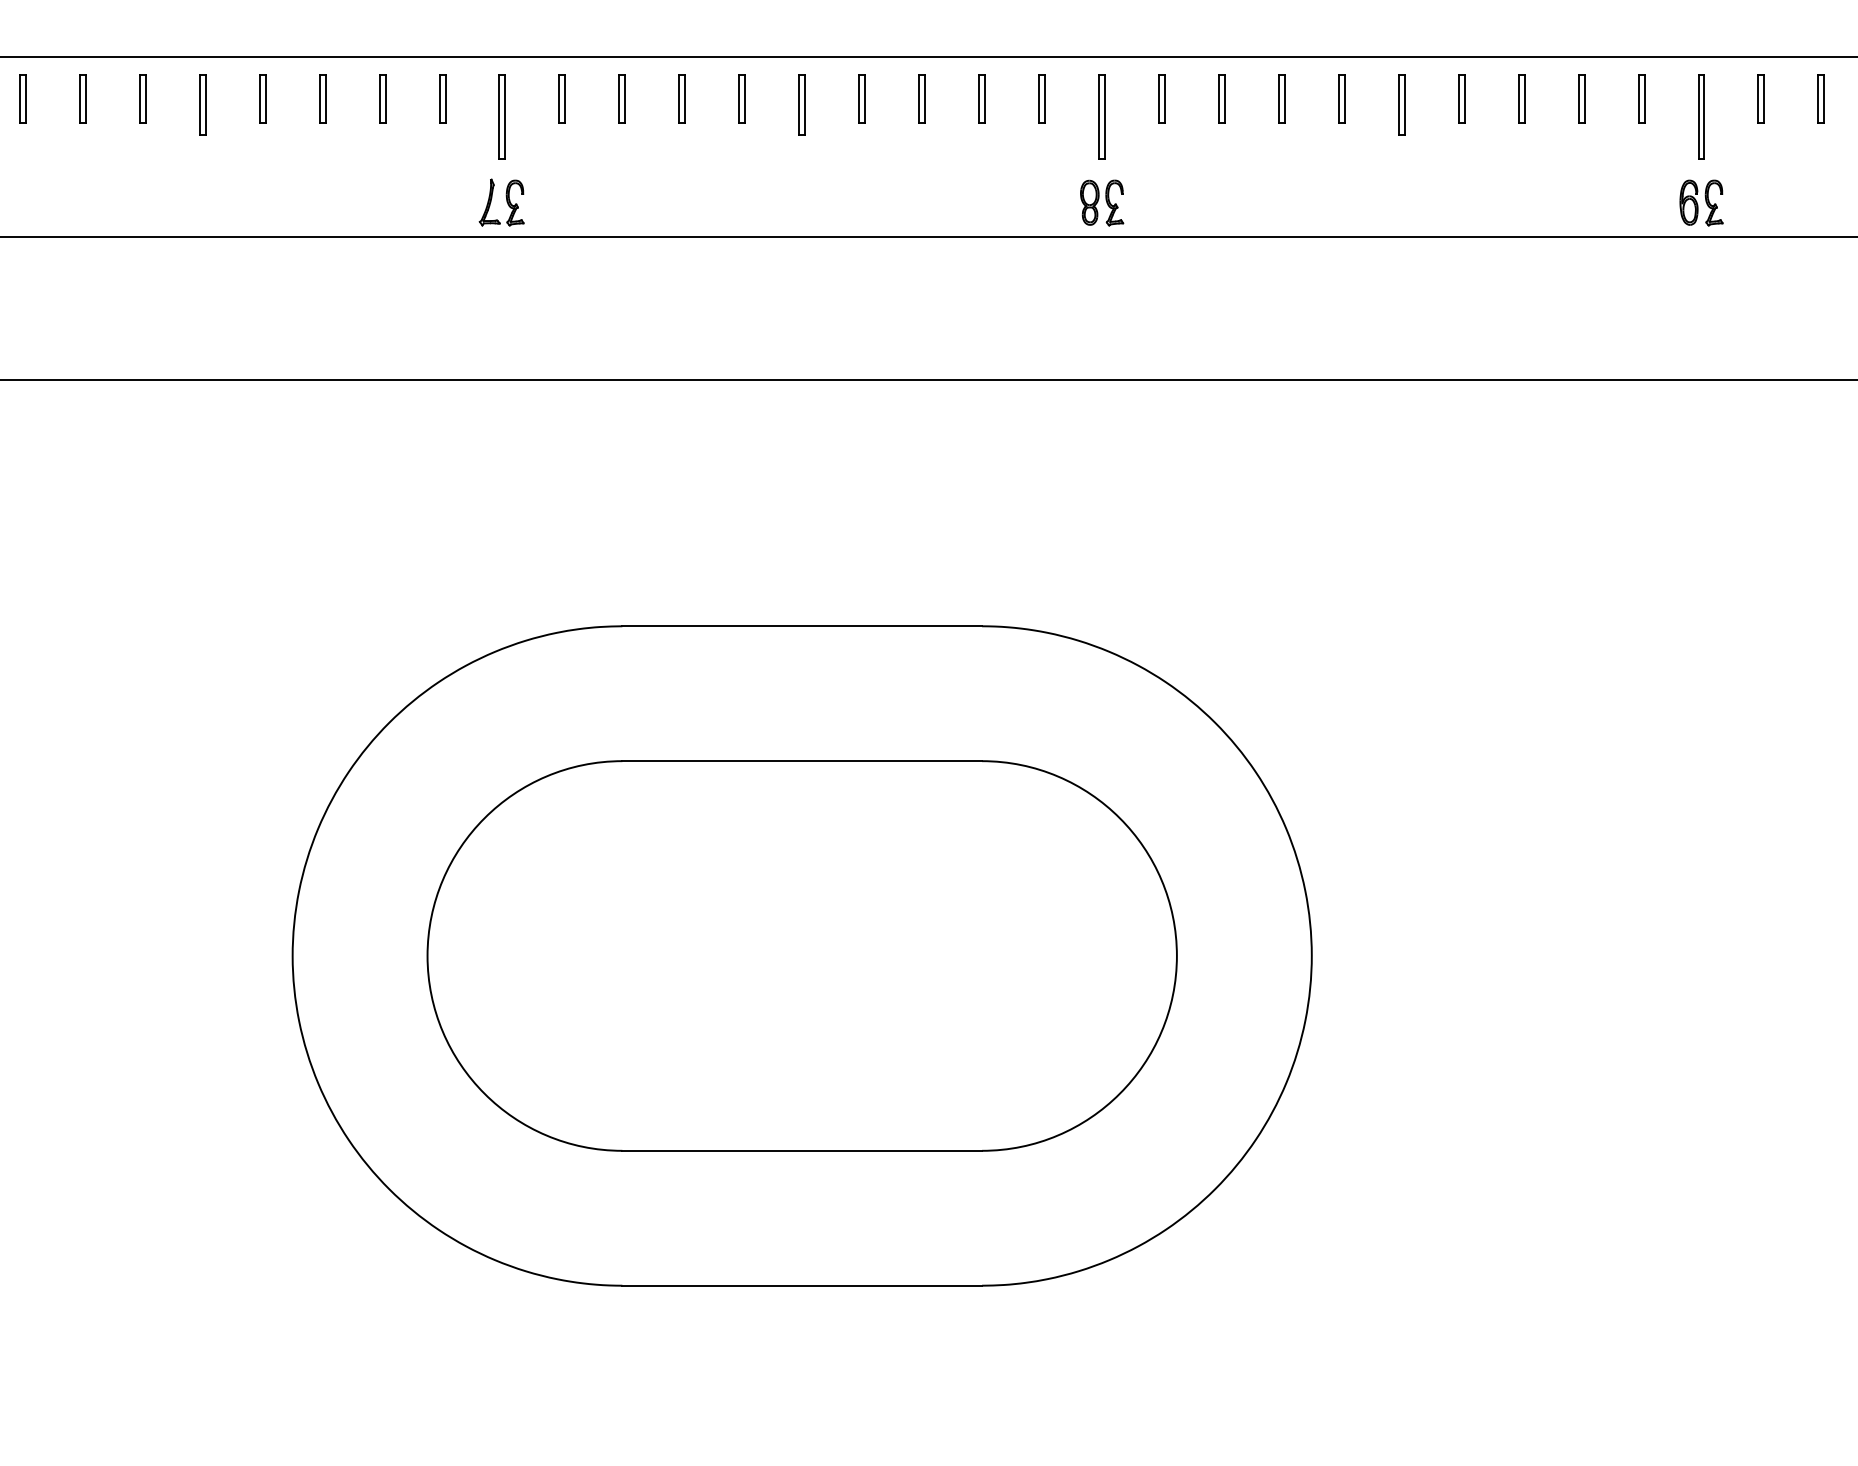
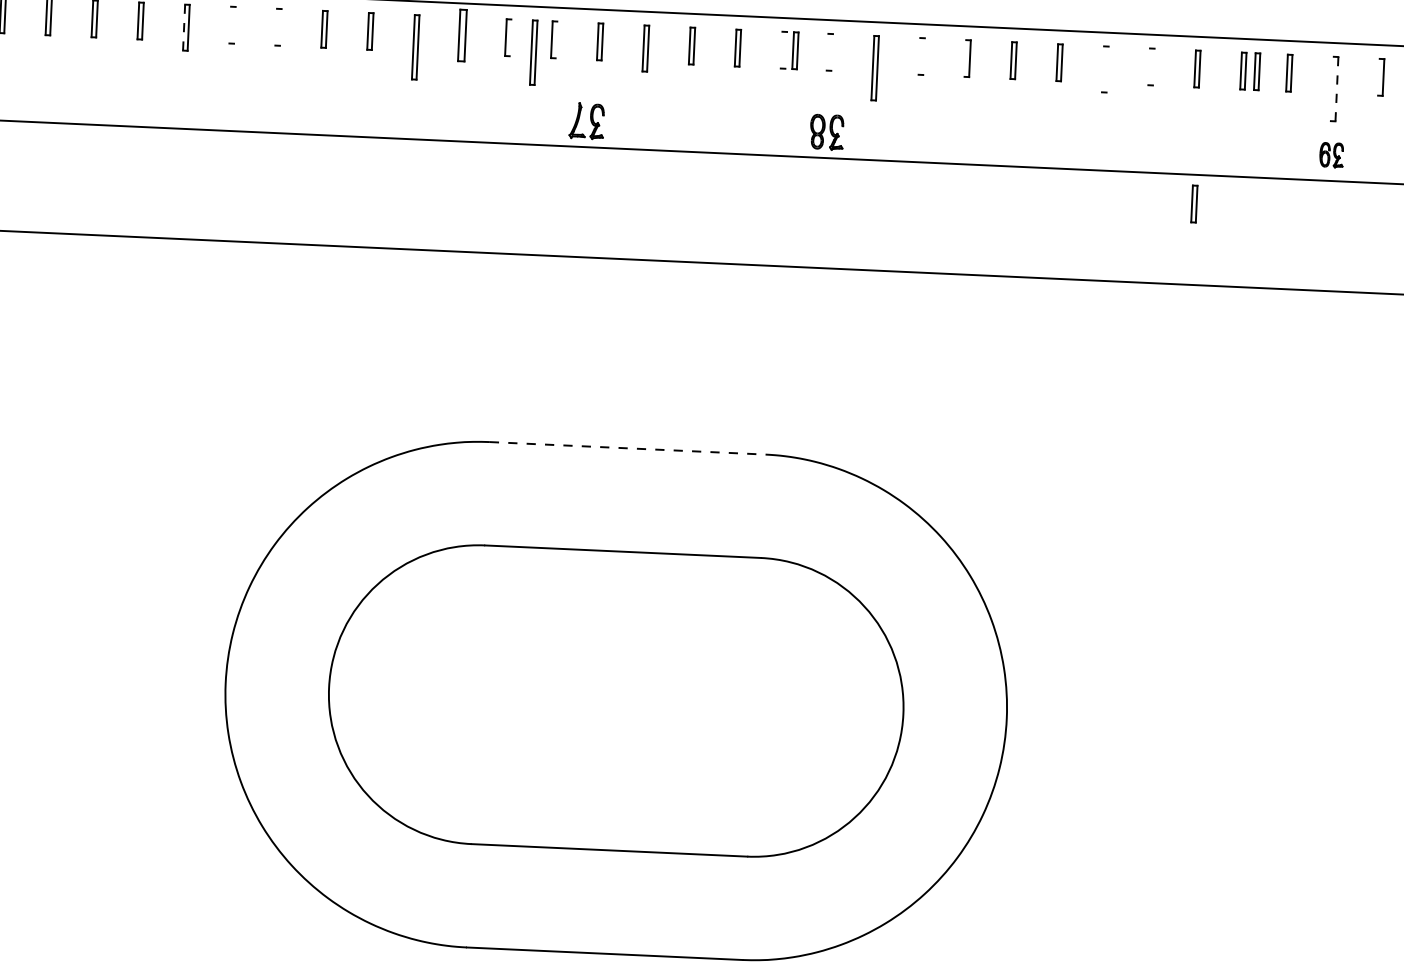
line: (259, 98) -> (230, 24), removed
line: (265, 98) -> (234, 25), removed
line: (319, 98) -> (276, 27), removed
line: (325, 98) -> (280, 27), removed
part: (561, 98) -> (461, 35), size x1.4
line: (625, 98) -> (510, 37), removed
line: (685, 98) -> (556, 39), removed
line: (979, 98) -> (781, 50), removed
line: (985, 98) -> (786, 50), removed
part: (996, 98) -> (794, 50), added
line: (1039, 98) -> (827, 52), removed
line: (1045, 98) -> (832, 52), removed
line: (1158, 98) -> (919, 56), removed
line: (1164, 98) -> (923, 56), removed
line: (1218, 98) -> (965, 58), removed
line: (1458, 98) -> (1149, 66), removed
line: (1464, 98) -> (1153, 66), removed
part: (1599, 98) -> (1257, 71), added
line: (1758, 98) -> (1378, 77), removed
line: (199, 104) -> (183, 27), solid -> dashed
line: (1398, 104) -> (1102, 69), removed
line: (1404, 104) -> (1107, 69), removed
part: (655, 116) -> (532, 52), added
line: (1698, 116) -> (1332, 88), removed
line: (1704, 116) -> (1336, 89), solid -> dashed
part: (501, 202) -> (586, 121), moved
part: (1102, 202) -> (827, 131), moved
part: (1701, 202) -> (1331, 154), size x0.7
part: (1525, 274) -> (1194, 203), added
line: (802, 626) -> (627, 448), solid -> dashed

